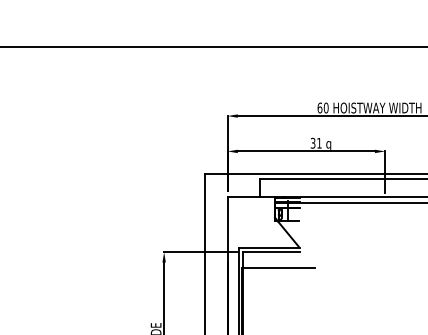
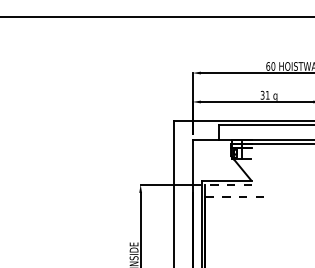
line: (271, 252) -> (228, 184), solid -> dashed
line: (278, 267) -> (234, 197), solid -> dashed

